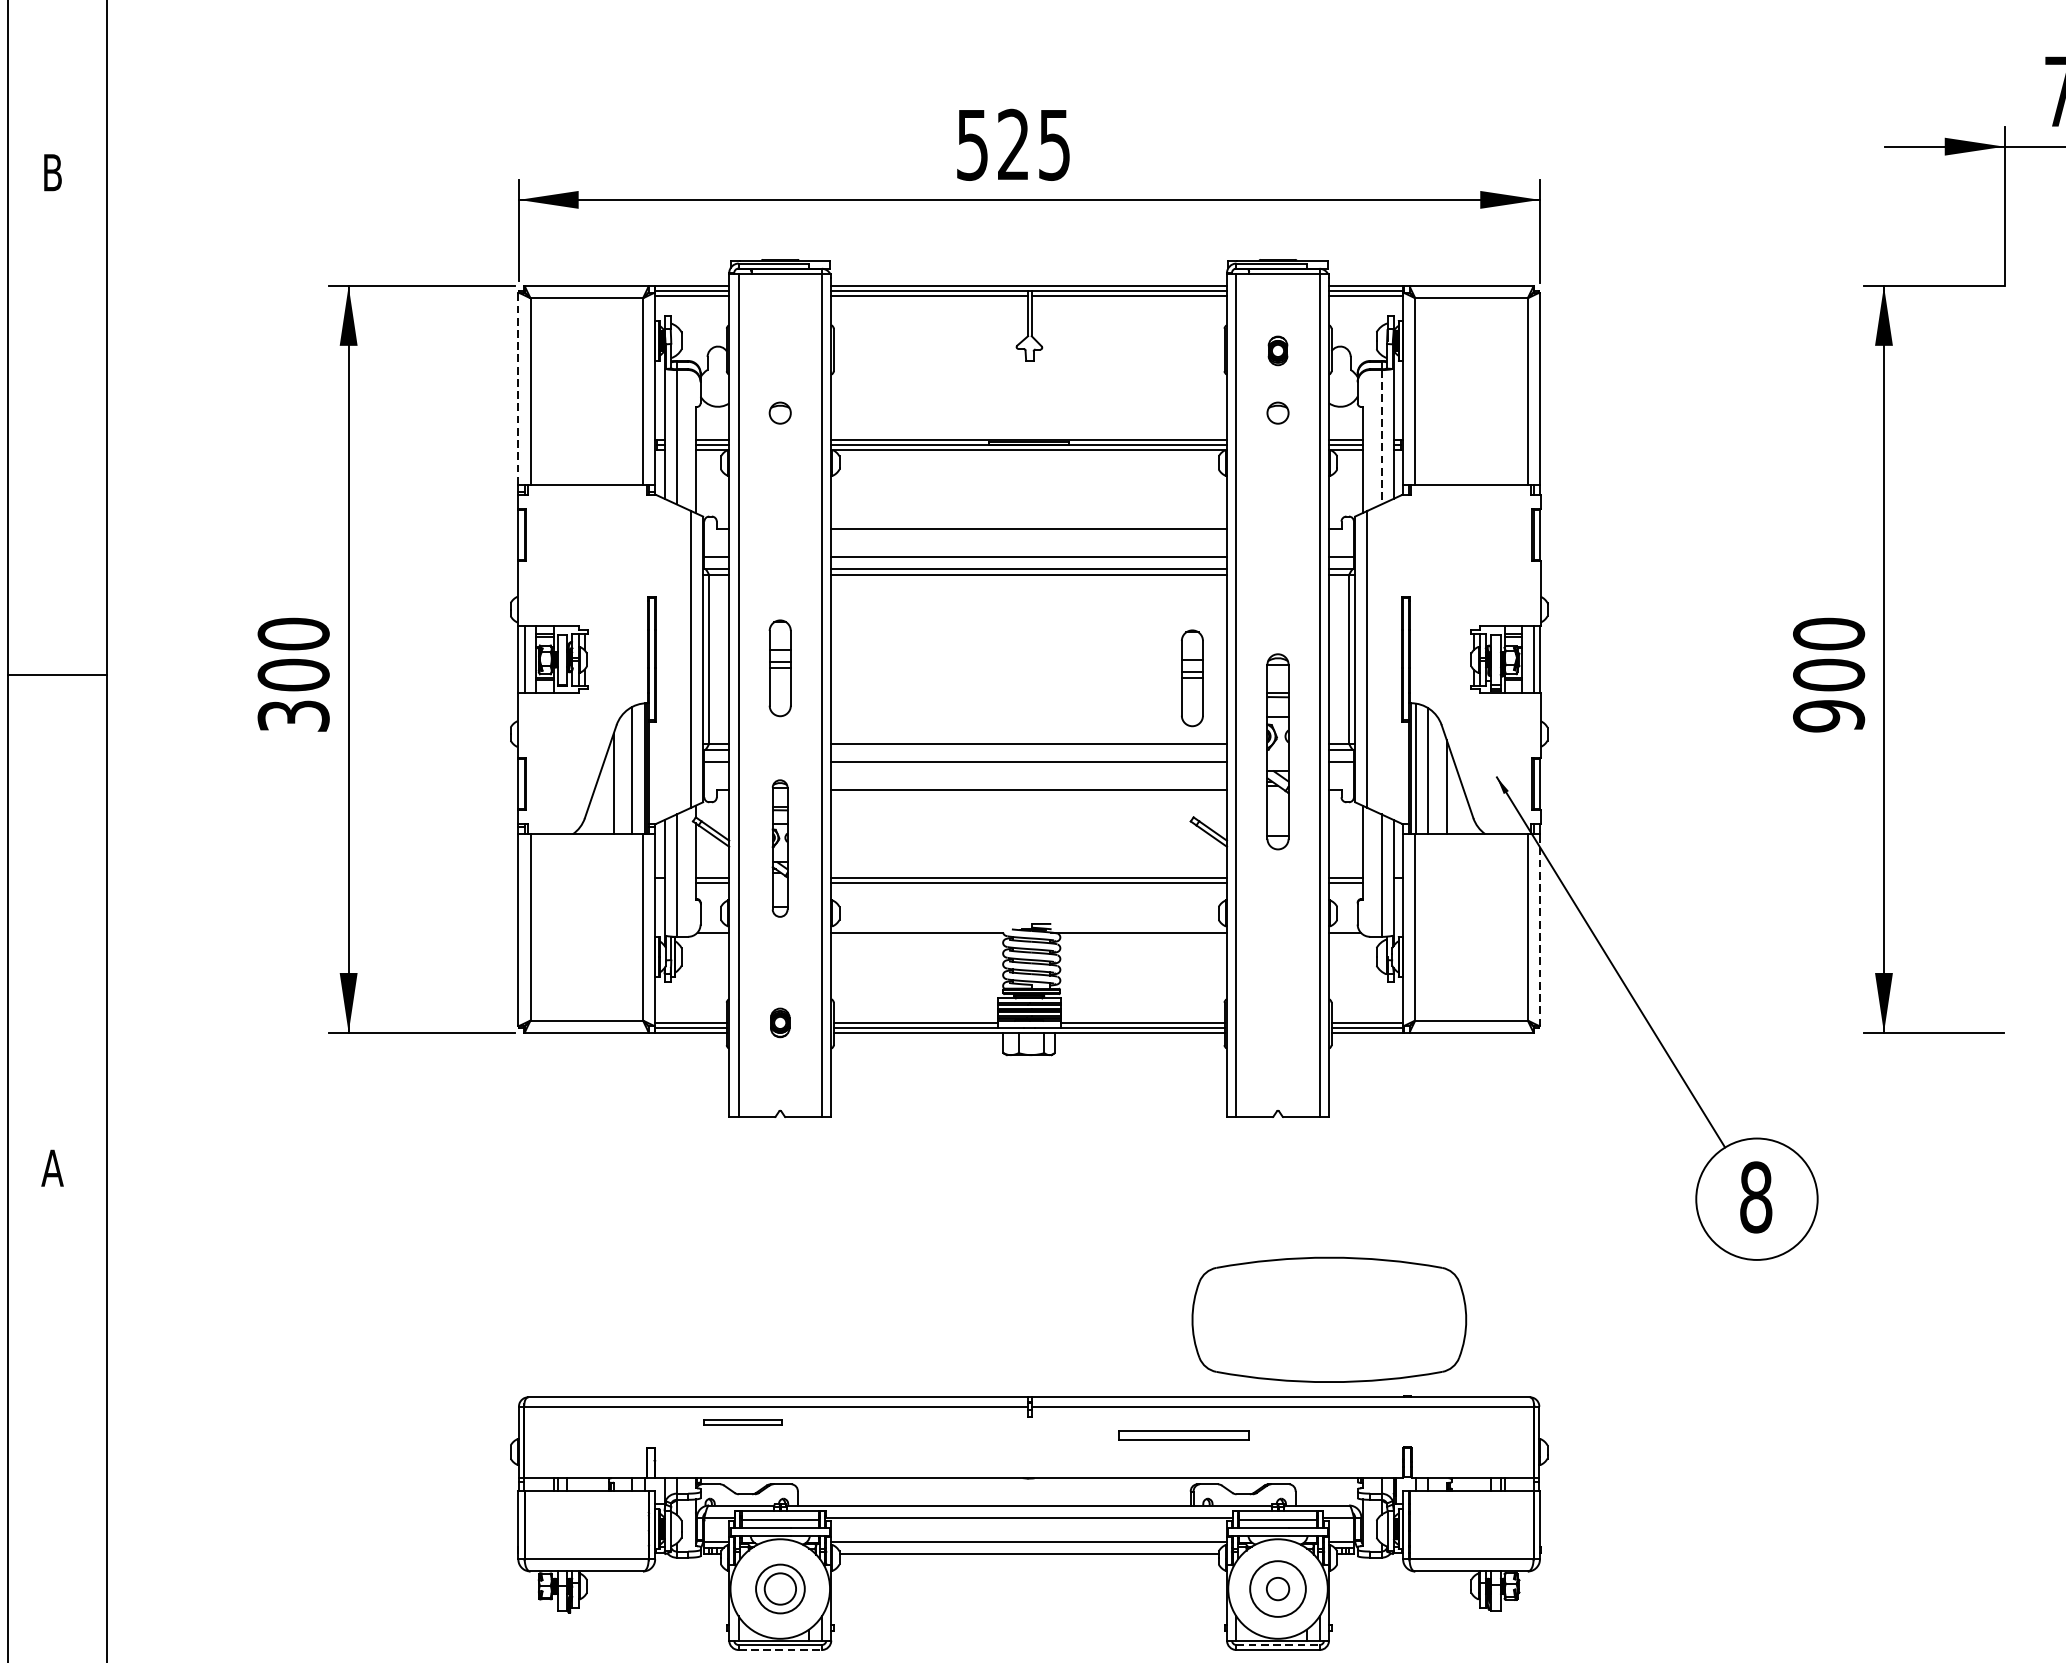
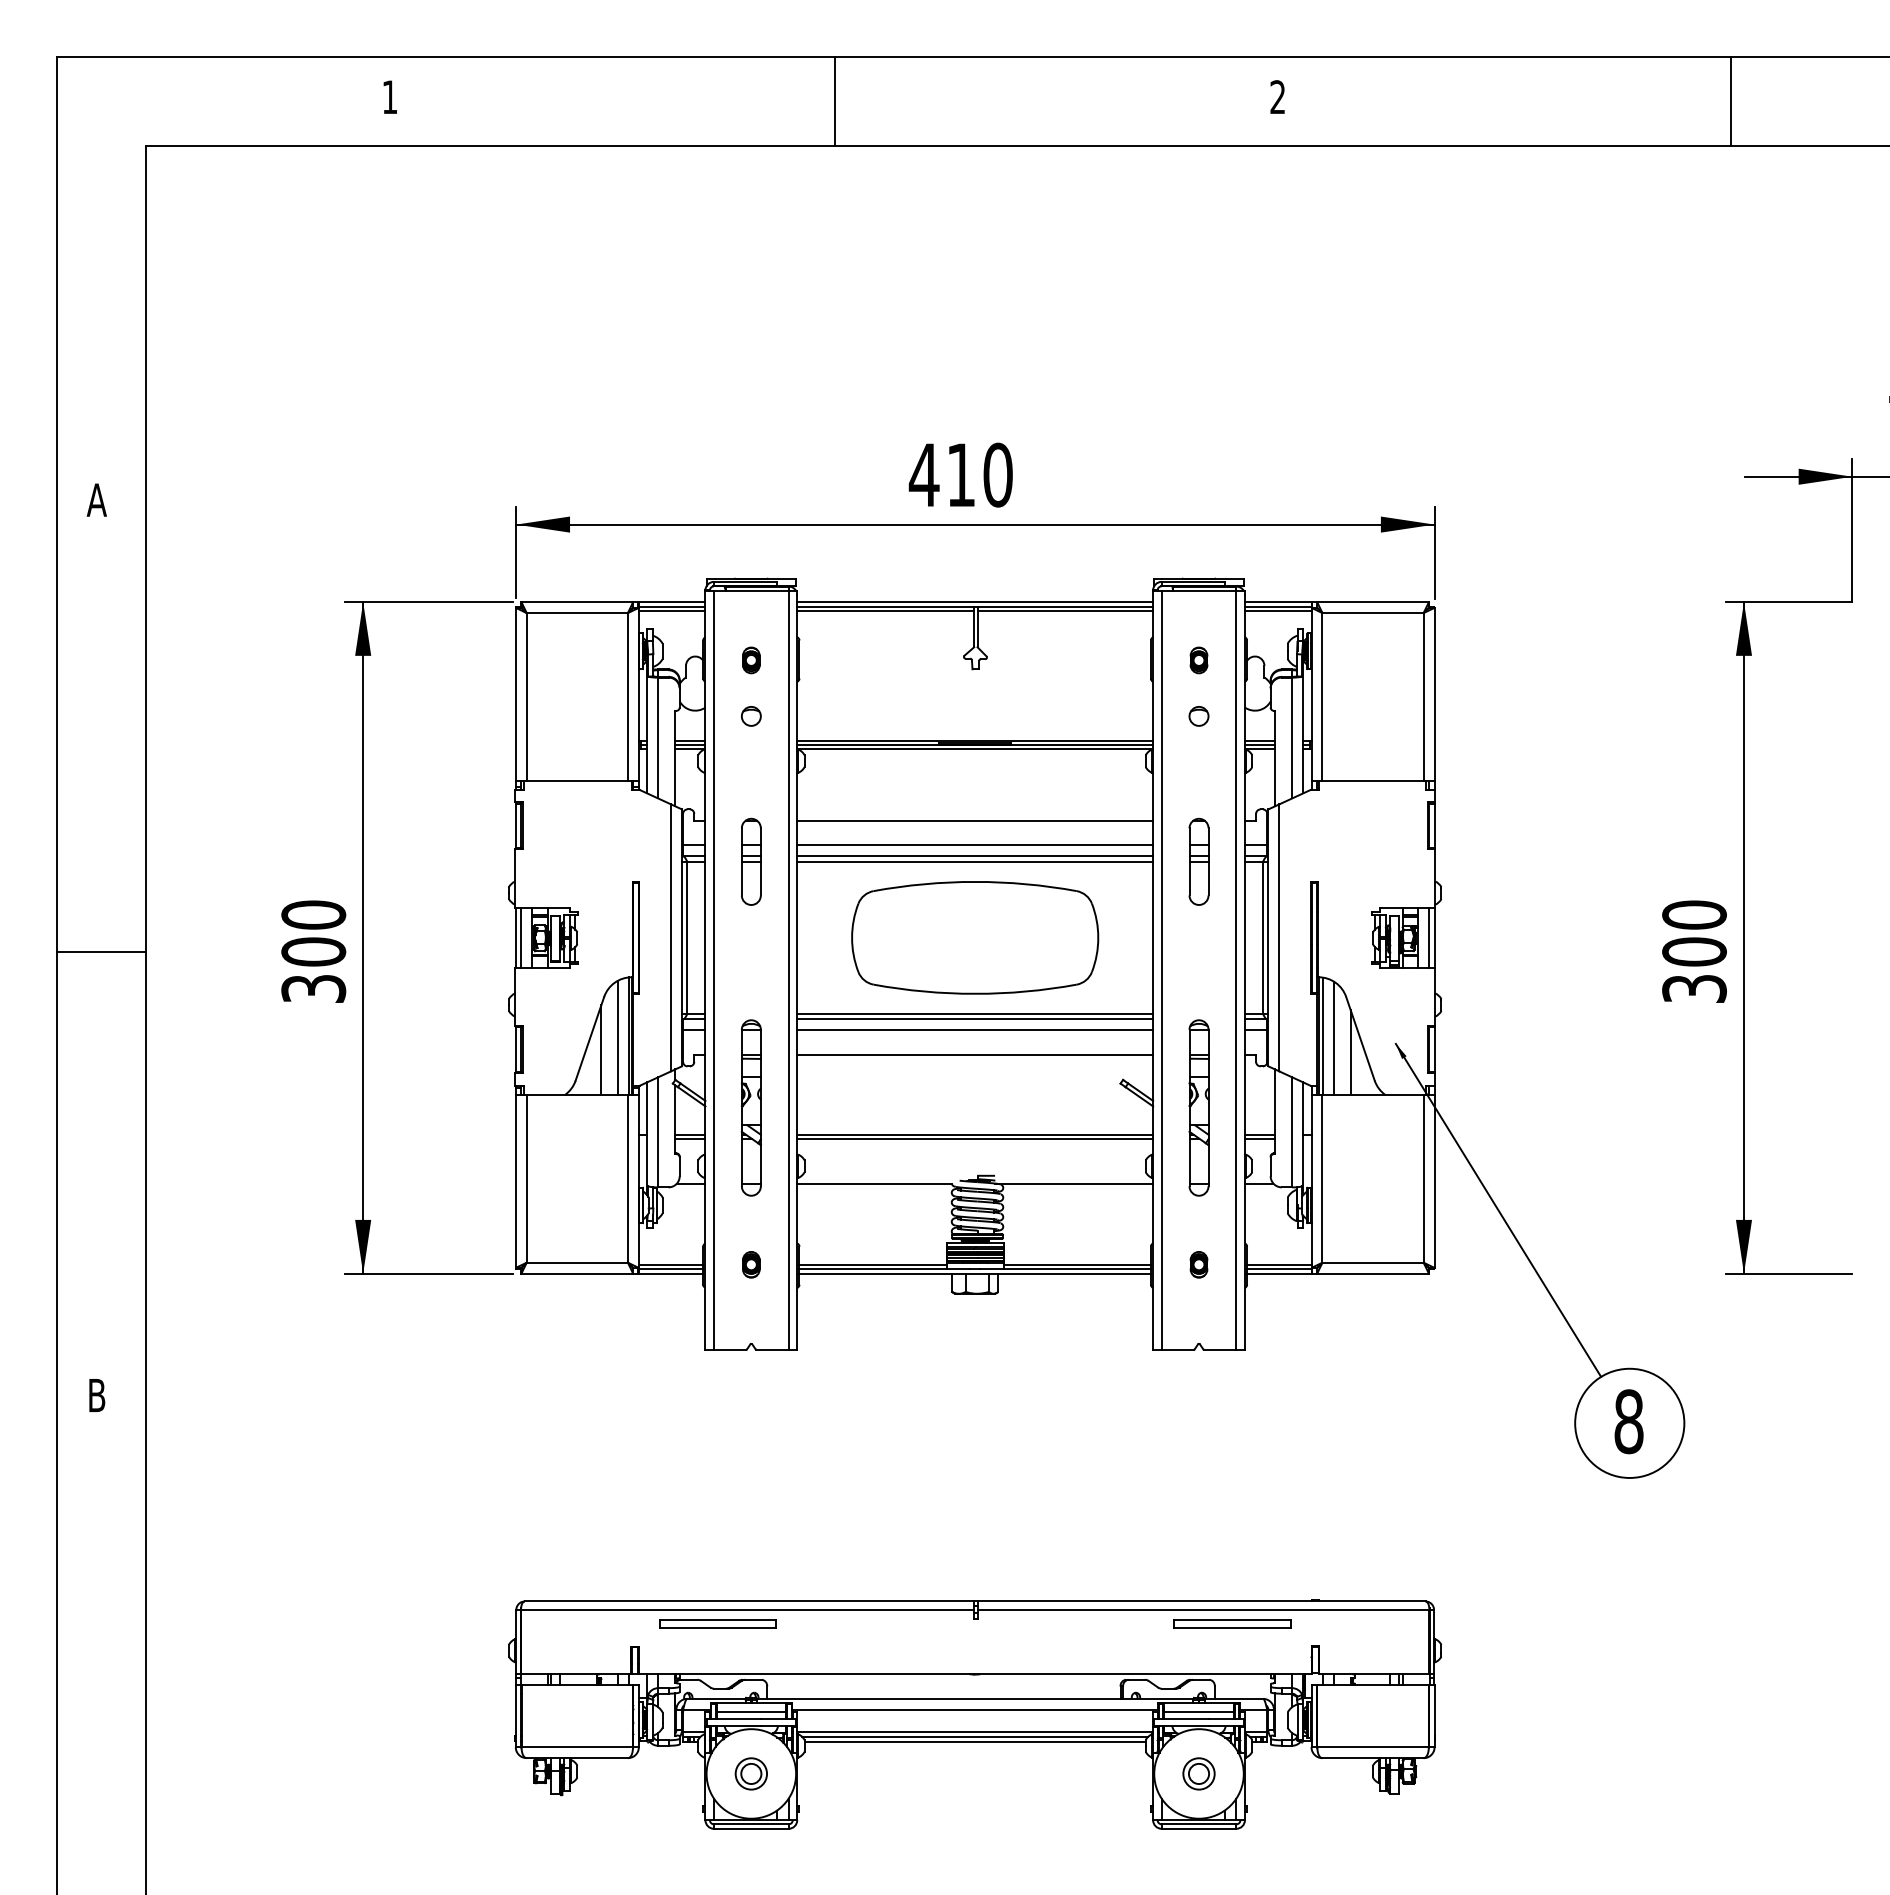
text: (1012, 144) -> (960, 474), 525 -> 410
text: (52, 171) -> (96, 499), B -> A
part: (780, 351) -> (751, 660), added
line: (518, 387) -> (515, 693), dashed -> solid
line: (1381, 437) -> (1292, 738), dashed -> solid
part: (780, 667) -> (751, 861), moved
part: (1191, 677) -> (1198, 861), moved
text: (1828, 715) -> (1694, 988), 900 -> 300
line: (1029, 750) -> (975, 1019), added
part: (1277, 751) -> (1198, 1107), moved
part: (779, 848) -> (750, 1107), size x1.43
line: (1539, 930) -> (1434, 1181), dashed -> solid
part: (1277, 1022) -> (1198, 1264), added
text: (52, 1168) -> (96, 1395), A -> B
part: (1329, 1319) -> (975, 937), moved
part: (742, 1421) -> (717, 1623), size x1.67
part: (1184, 1435) -> (1232, 1623), moved
line: (1029, 1547) -> (975, 1736), added
part: (779, 1588) -> (750, 1773), size x0.71
circle: (1277, 1588) -> (1198, 1773), size x0.62
line: (1278, 1645) -> (1199, 1824), dashed -> solid
line: (780, 1649) -> (751, 1828), dashed -> solid

